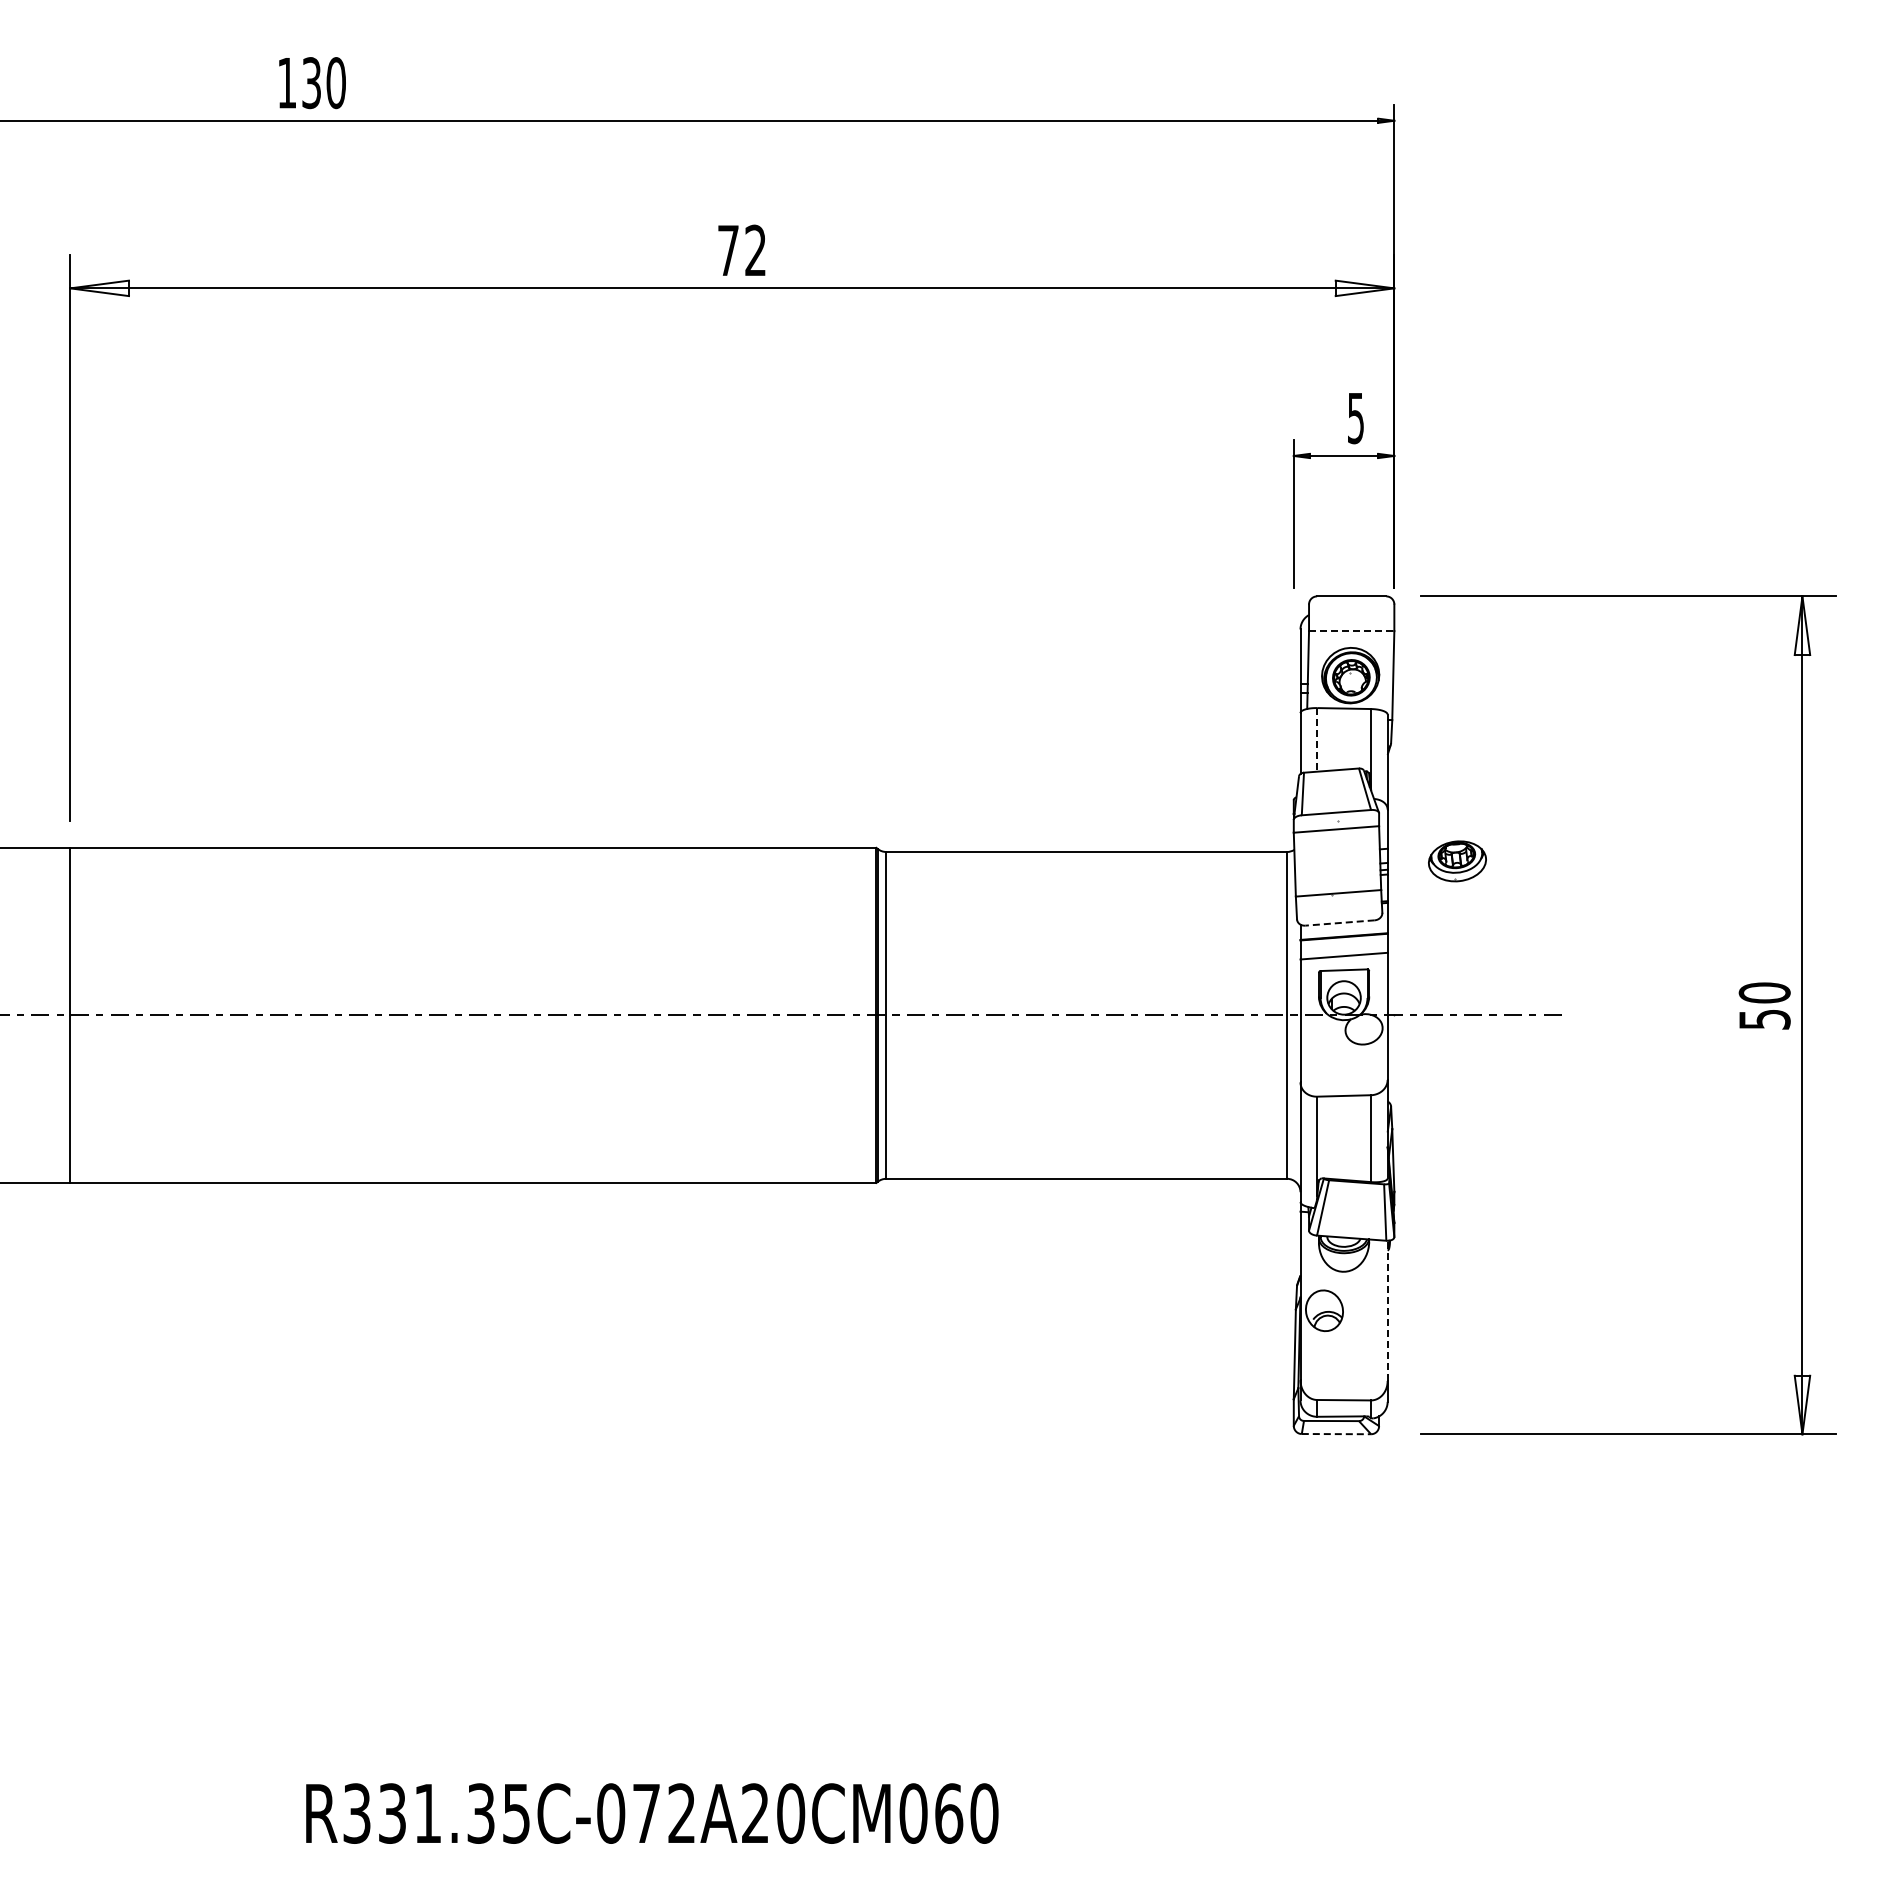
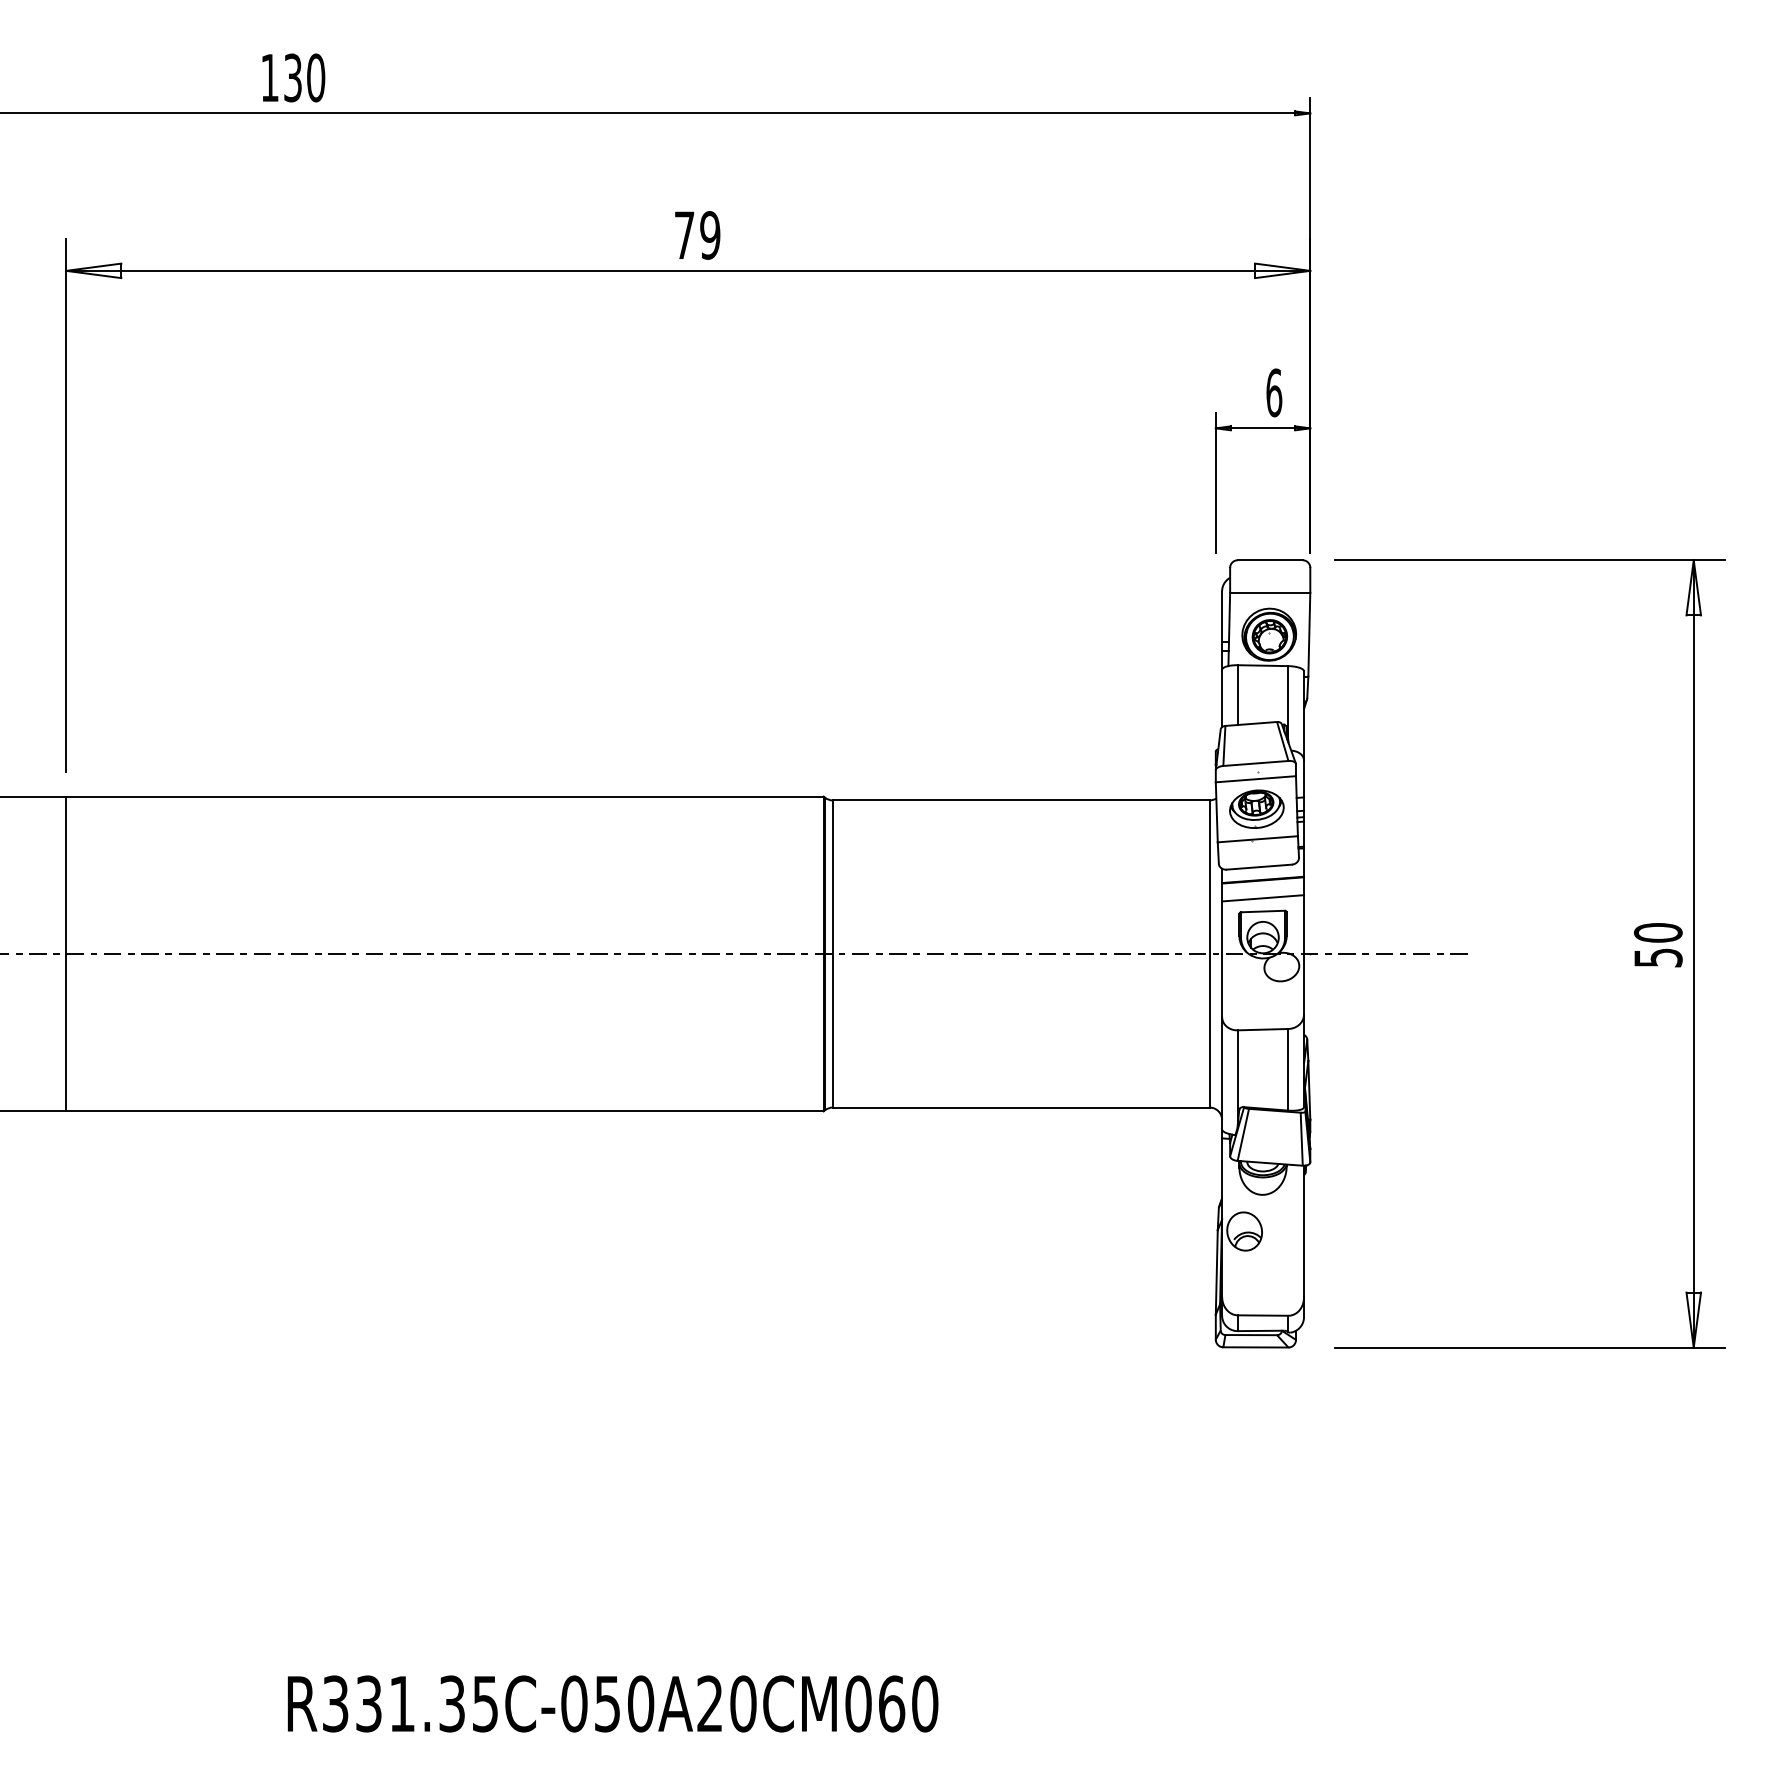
text: (755, 250) -> (710, 235), 72 -> 79
text: (1355, 418) -> (1273, 393), 5 -> 6
line: (1351, 631) -> (1270, 593), dashed -> solid
line: (1317, 739) -> (1238, 694), dashed -> solid
part: (1457, 861) -> (1256, 809), moved
line: (1340, 923) -> (1259, 867), dashed -> solid
line: (1387, 1310) -> (1303, 1231), dashed -> solid
line: (1336, 1434) -> (1255, 1347), dashed -> solid
text: (664, 1813) -> (624, 1703), R331.35C-072A20CM060 -> R331.35C-050A20CM060

